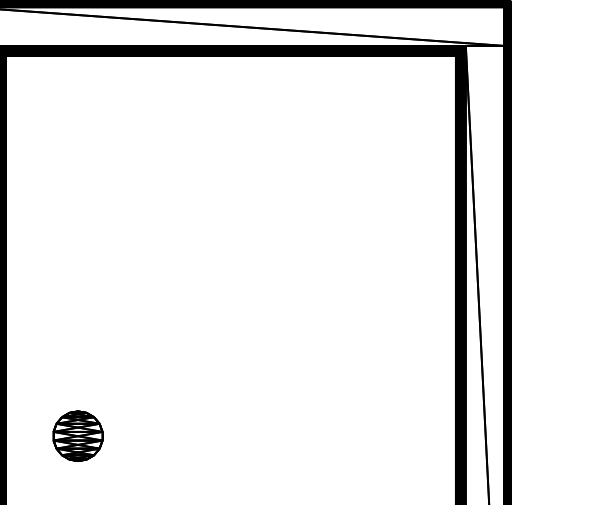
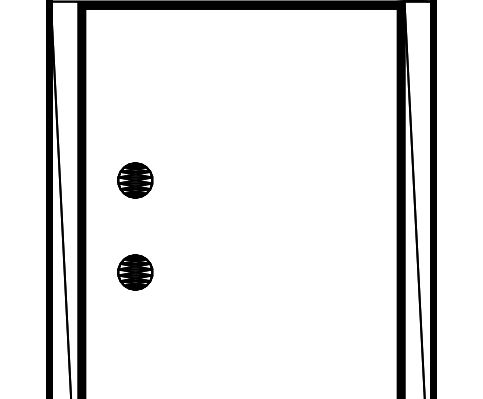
part: (78, 303) -> (135, 180), added

